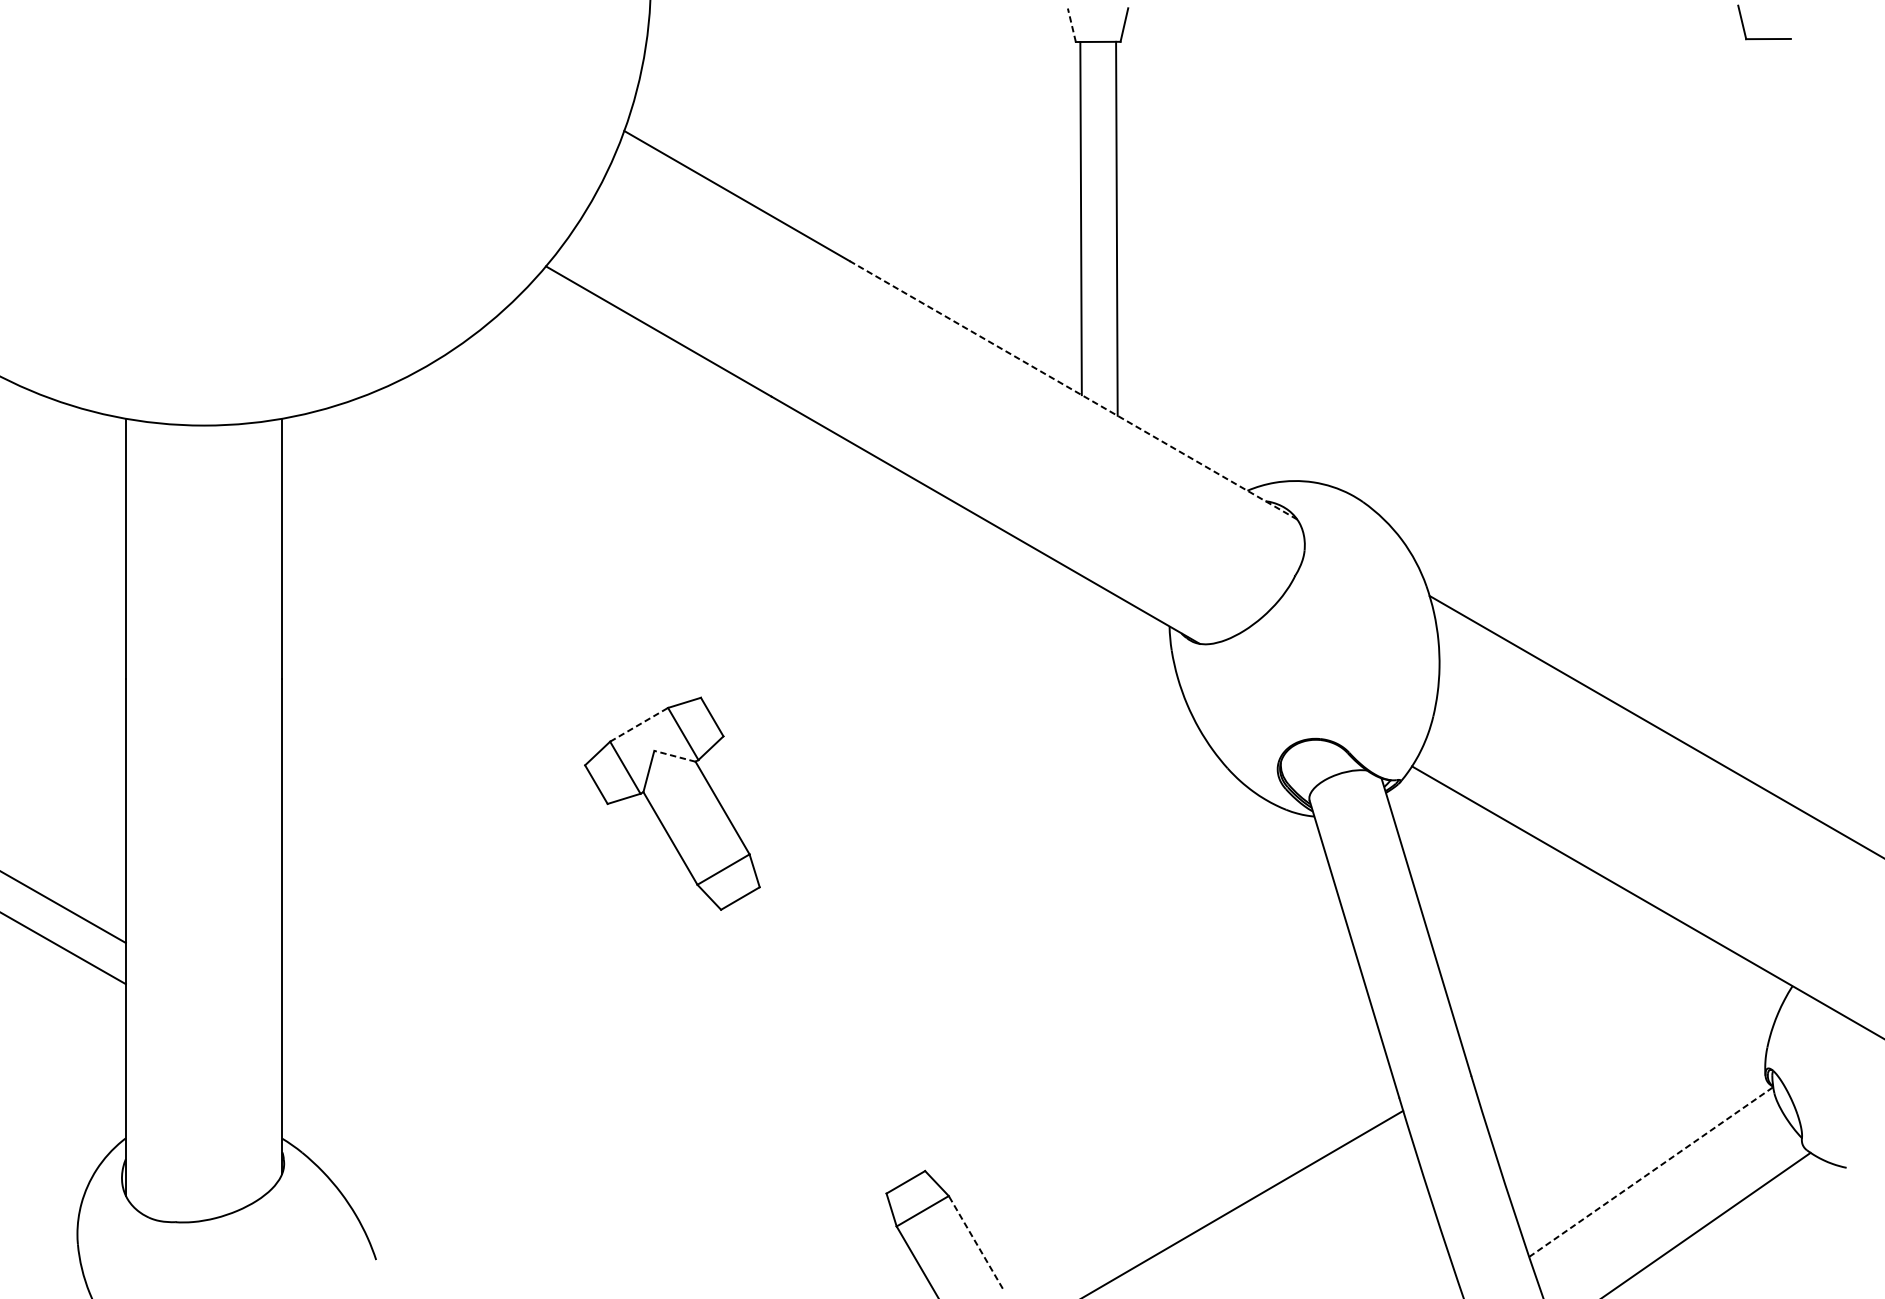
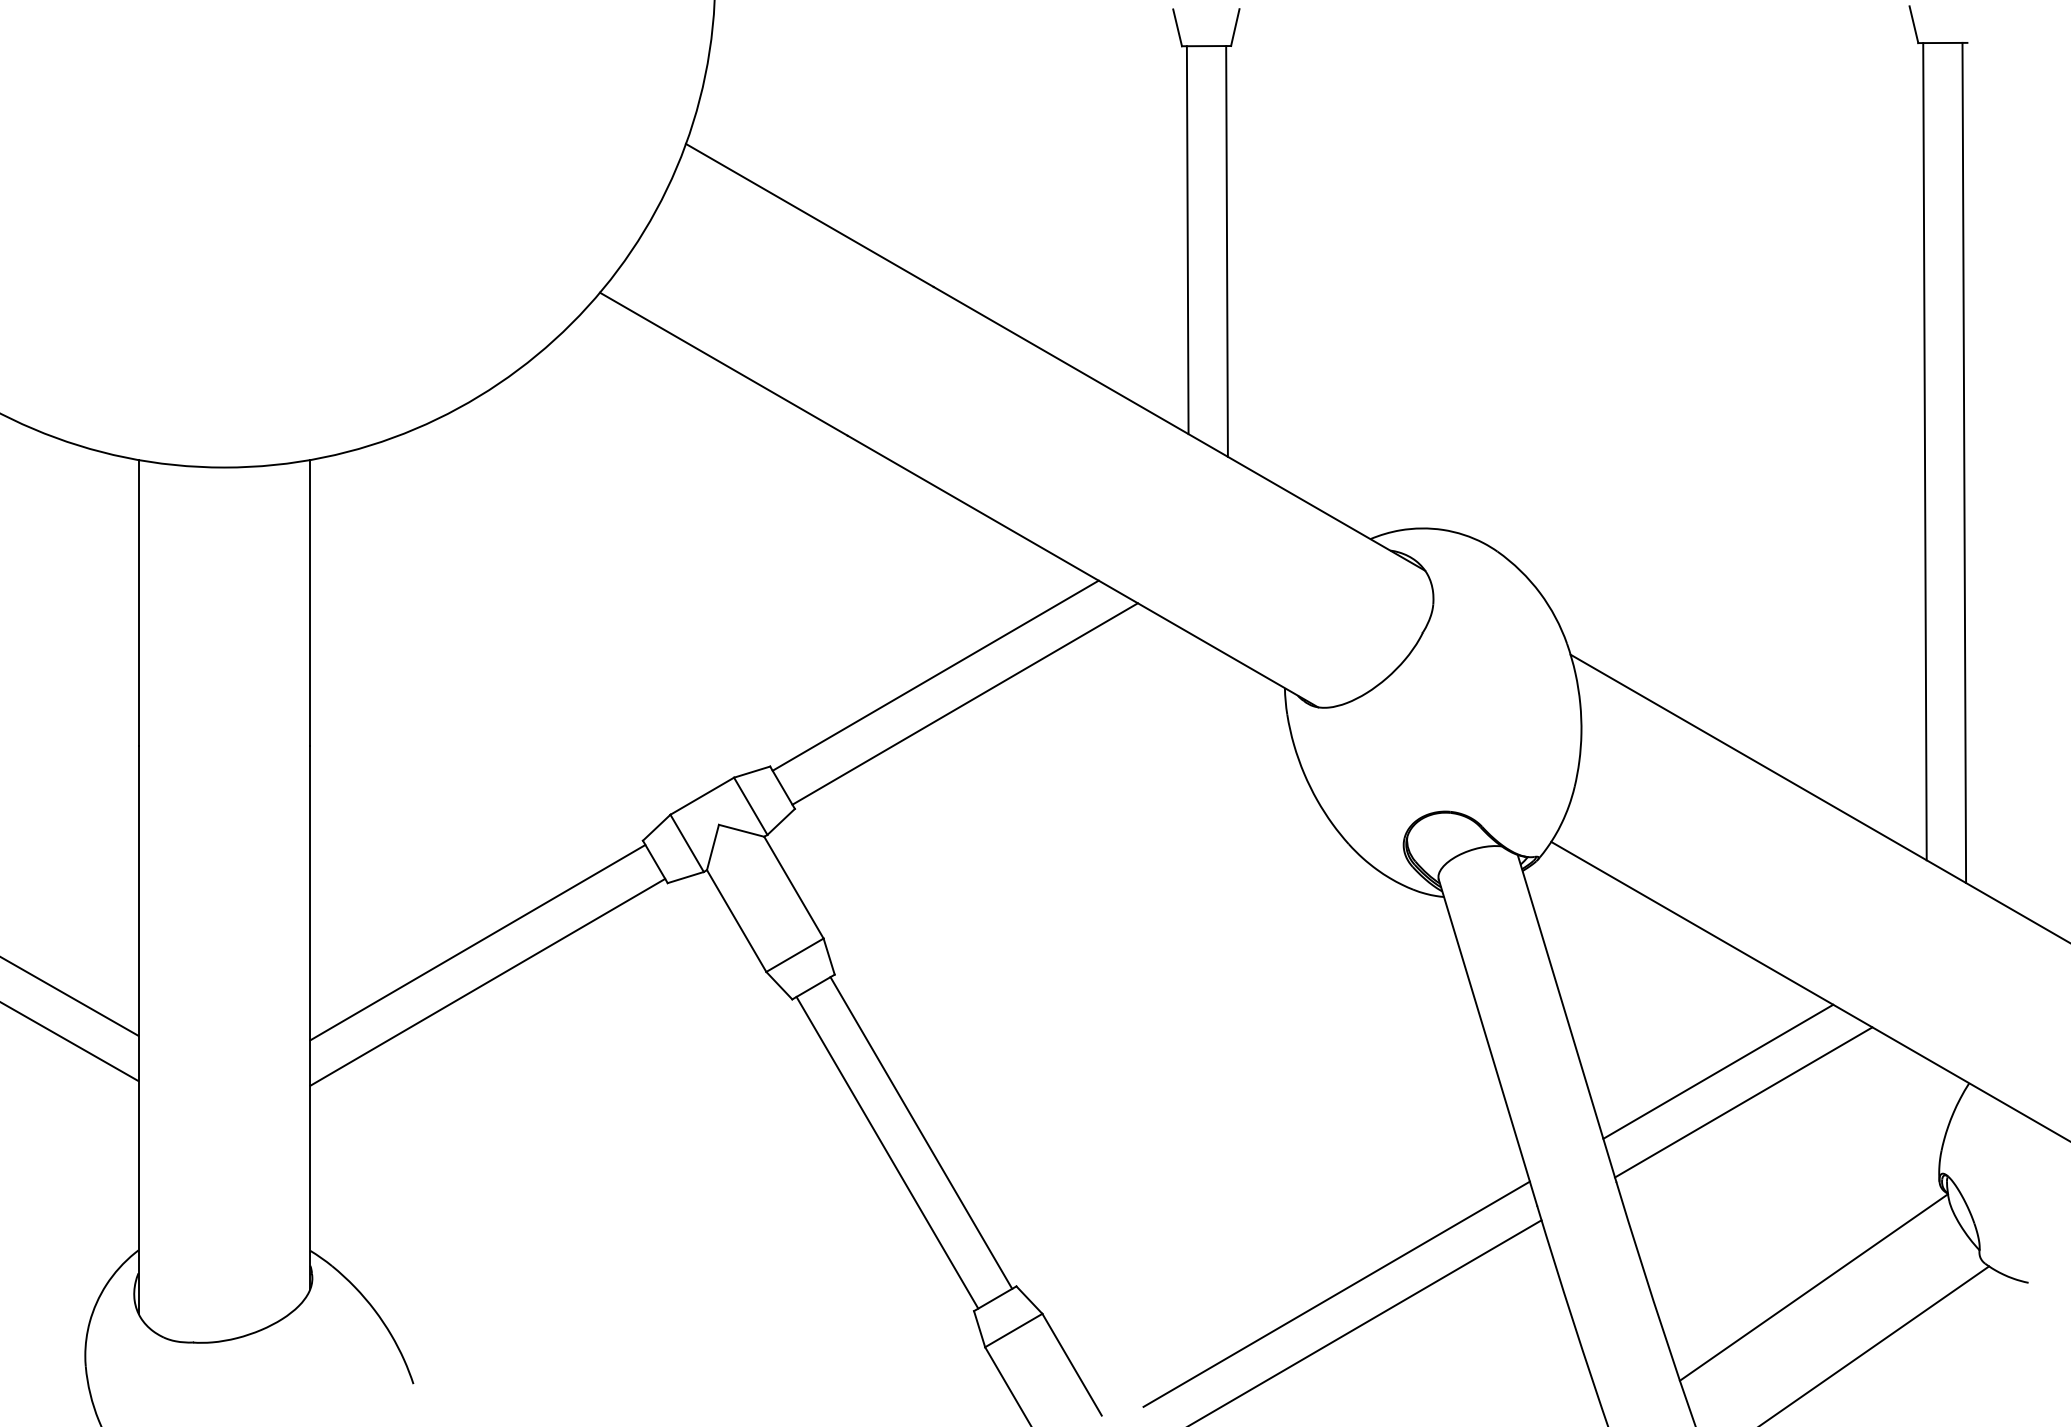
line: (1071, 24) -> (1177, 27), dashed -> solid
line: (1073, 390) -> (1179, 428), dashed -> solid
line: (1751, 410) -> (1924, 451), added
line: (1788, 420) -> (1964, 462), added
line: (851, 614) -> (935, 675), added
line: (877, 640) -> (964, 703), added
line: (639, 725) -> (702, 796), dashed -> solid
line: (674, 756) -> (741, 830), dashed -> solid
line: (434, 857) -> (477, 942), added
line: (443, 893) -> (487, 981), added
line: (1564, 975) -> (1718, 1071), added
line: (1587, 1003) -> (1743, 1102), added
line: (838, 1030) -> (921, 1132), added
line: (807, 1049) -> (887, 1152), added
line: (1651, 1172) -> (1814, 1287), dashed -> solid
line: (1216, 1177) -> (1336, 1293), added
line: (976, 1242) -> (1072, 1364), dashed -> solid

